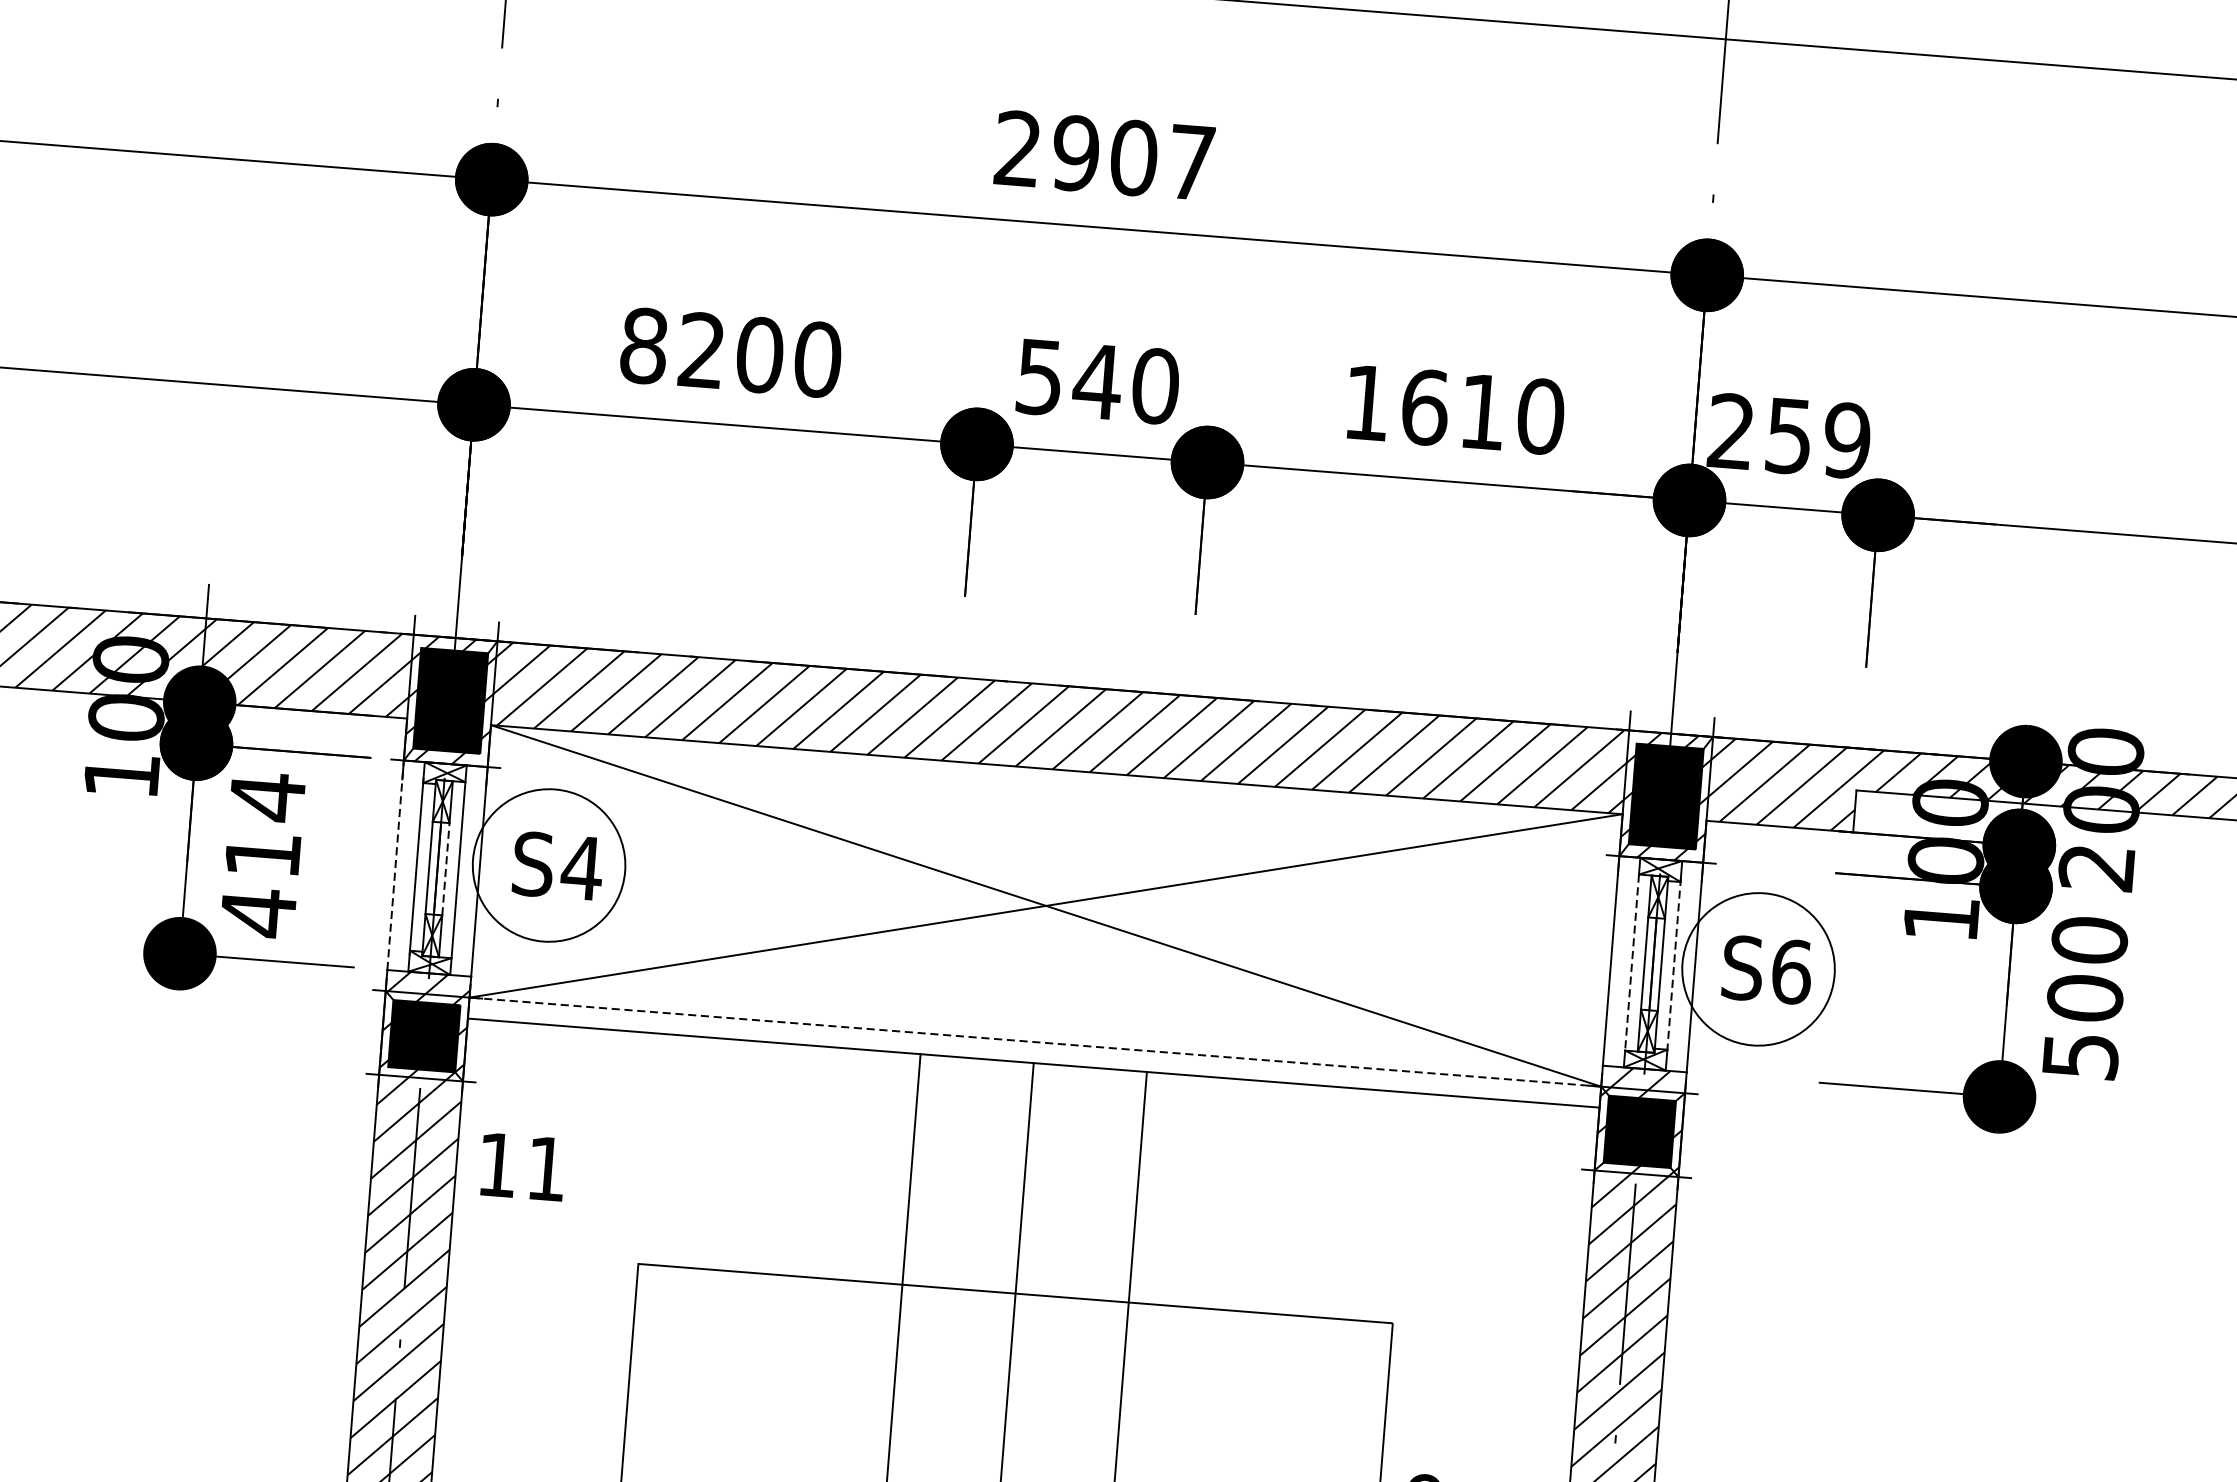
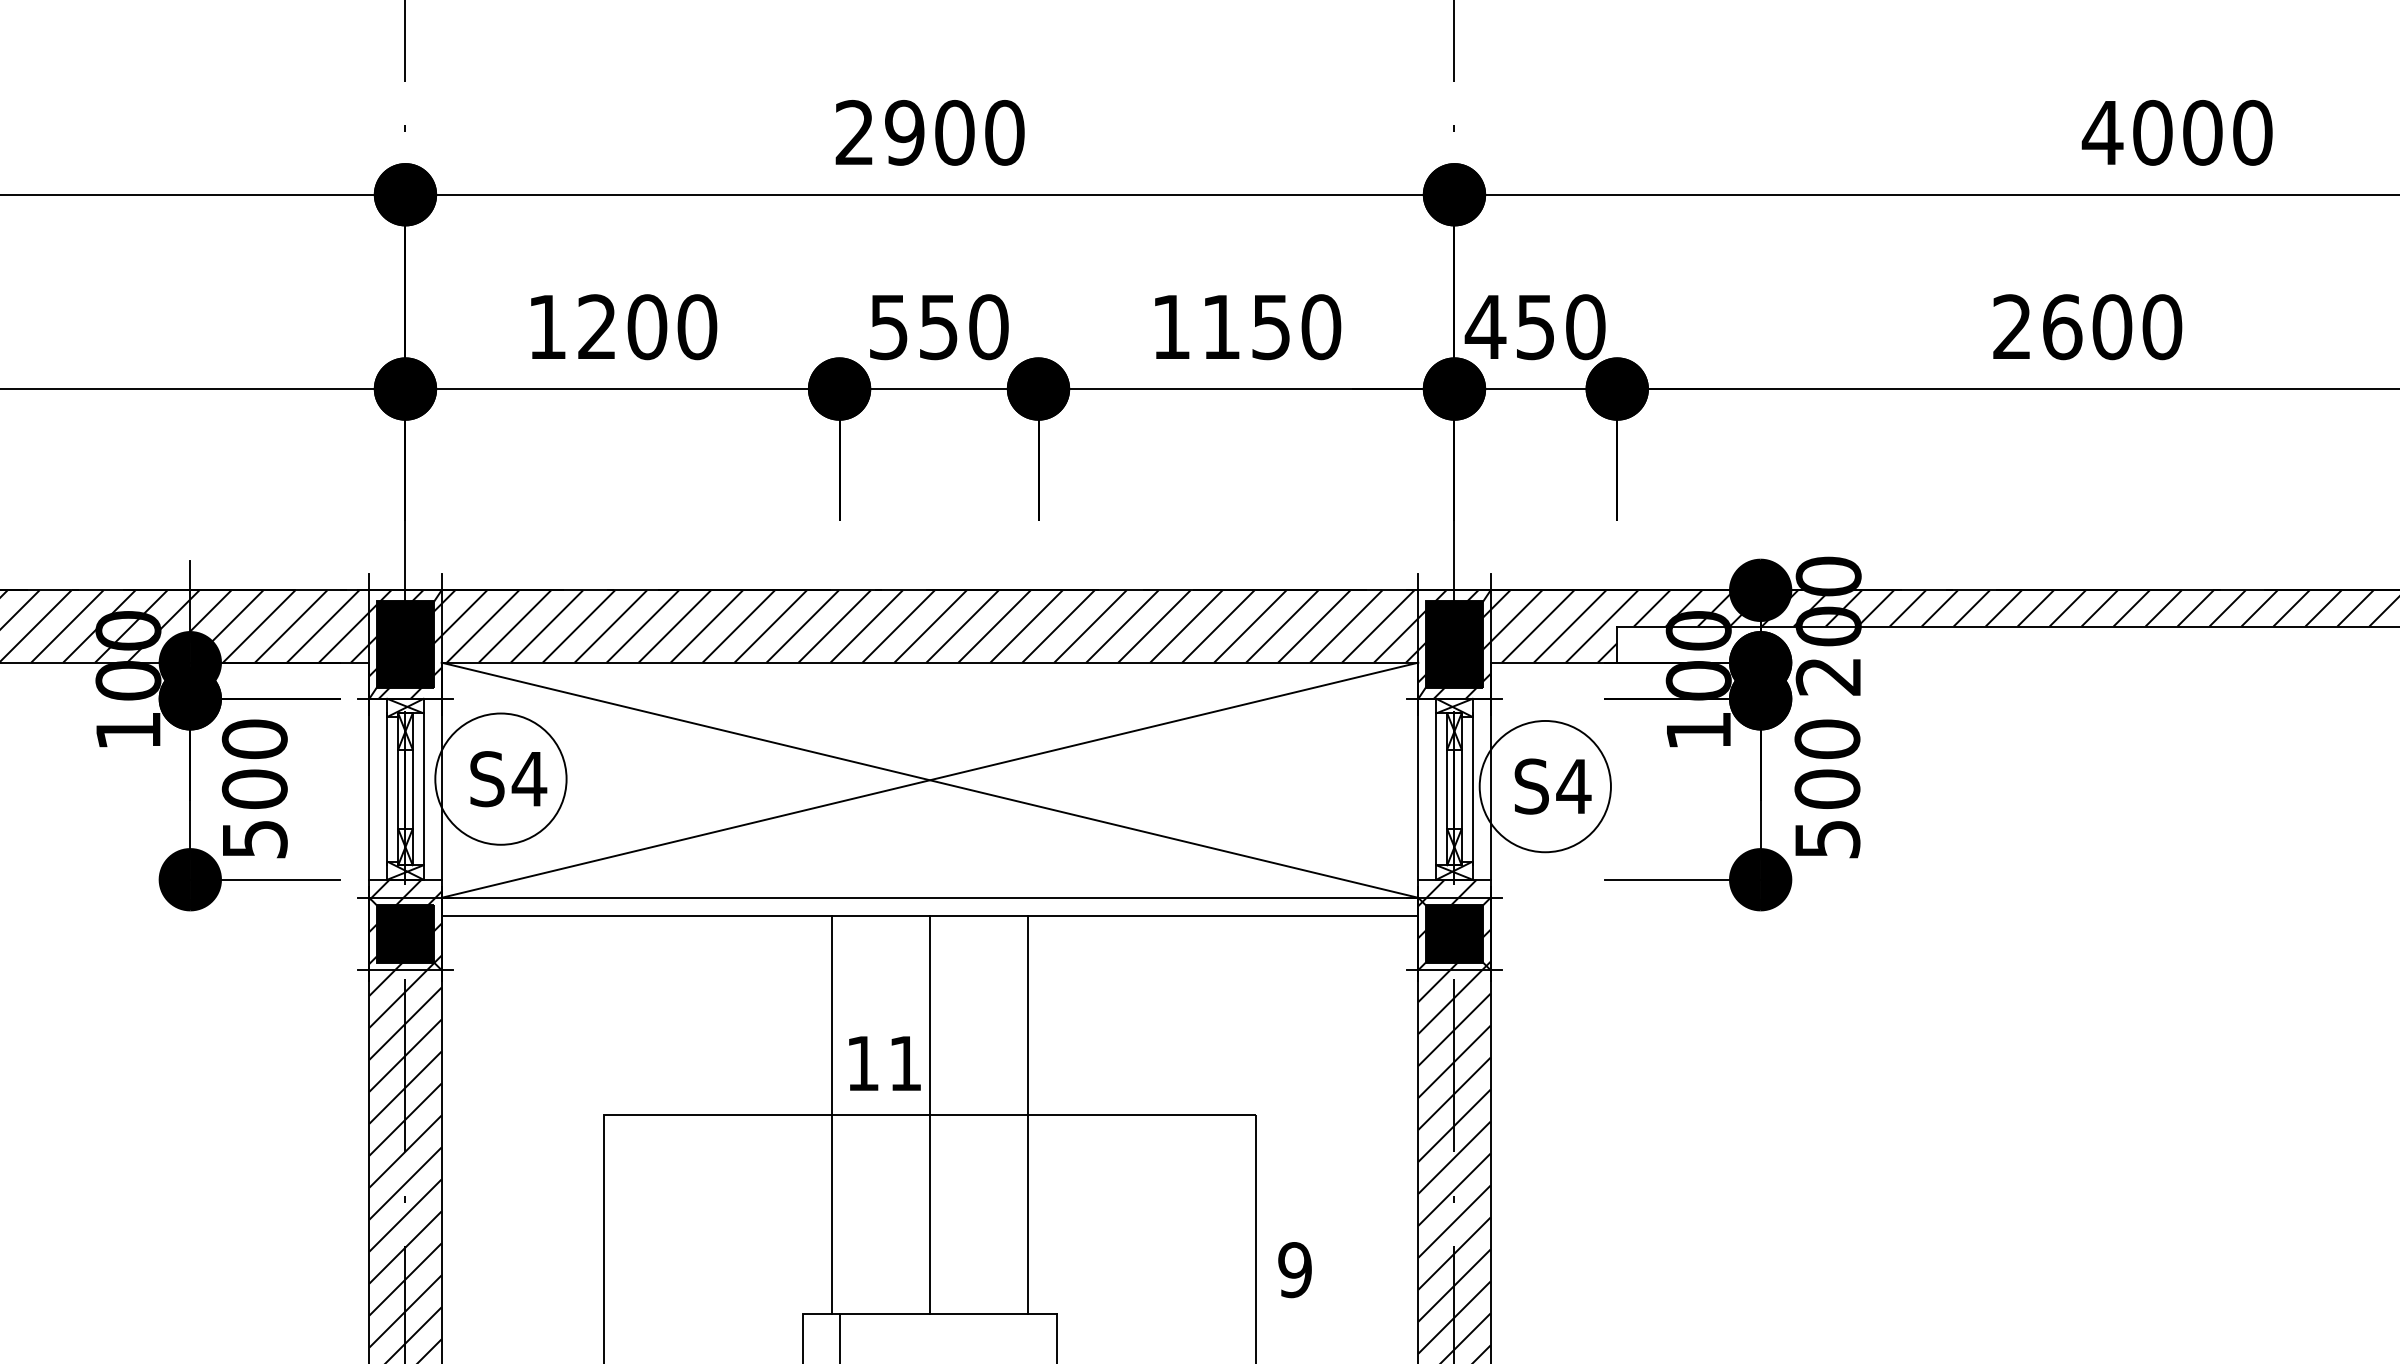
text: (1191, 162) -> (1004, 132), 2907 -> 2900
text: (644, 346) -> (547, 327), 8200 -> 1200
text: (1097, 382) -> (938, 327), 540 -> 550
text: (1452, 410) -> (1245, 327), 1610 -> 1150
text: (1787, 436) -> (1534, 327), 259 -> 450
text: (262, 855) -> (254, 789), 414 -> 500
line: (395, 864) -> (369, 788), dashed -> solid
line: (445, 869) -> (412, 789), dashed -> solid
line: (1632, 962) -> (1436, 789), dashed -> solid
line: (1673, 966) -> (1472, 789), dashed -> solid
text: (1791, 971) -> (1573, 786), S6 -> S4
line: (1034, 1041) -> (929, 897), dashed -> solid
text: (522, 1166) -> (884, 1063), moved

